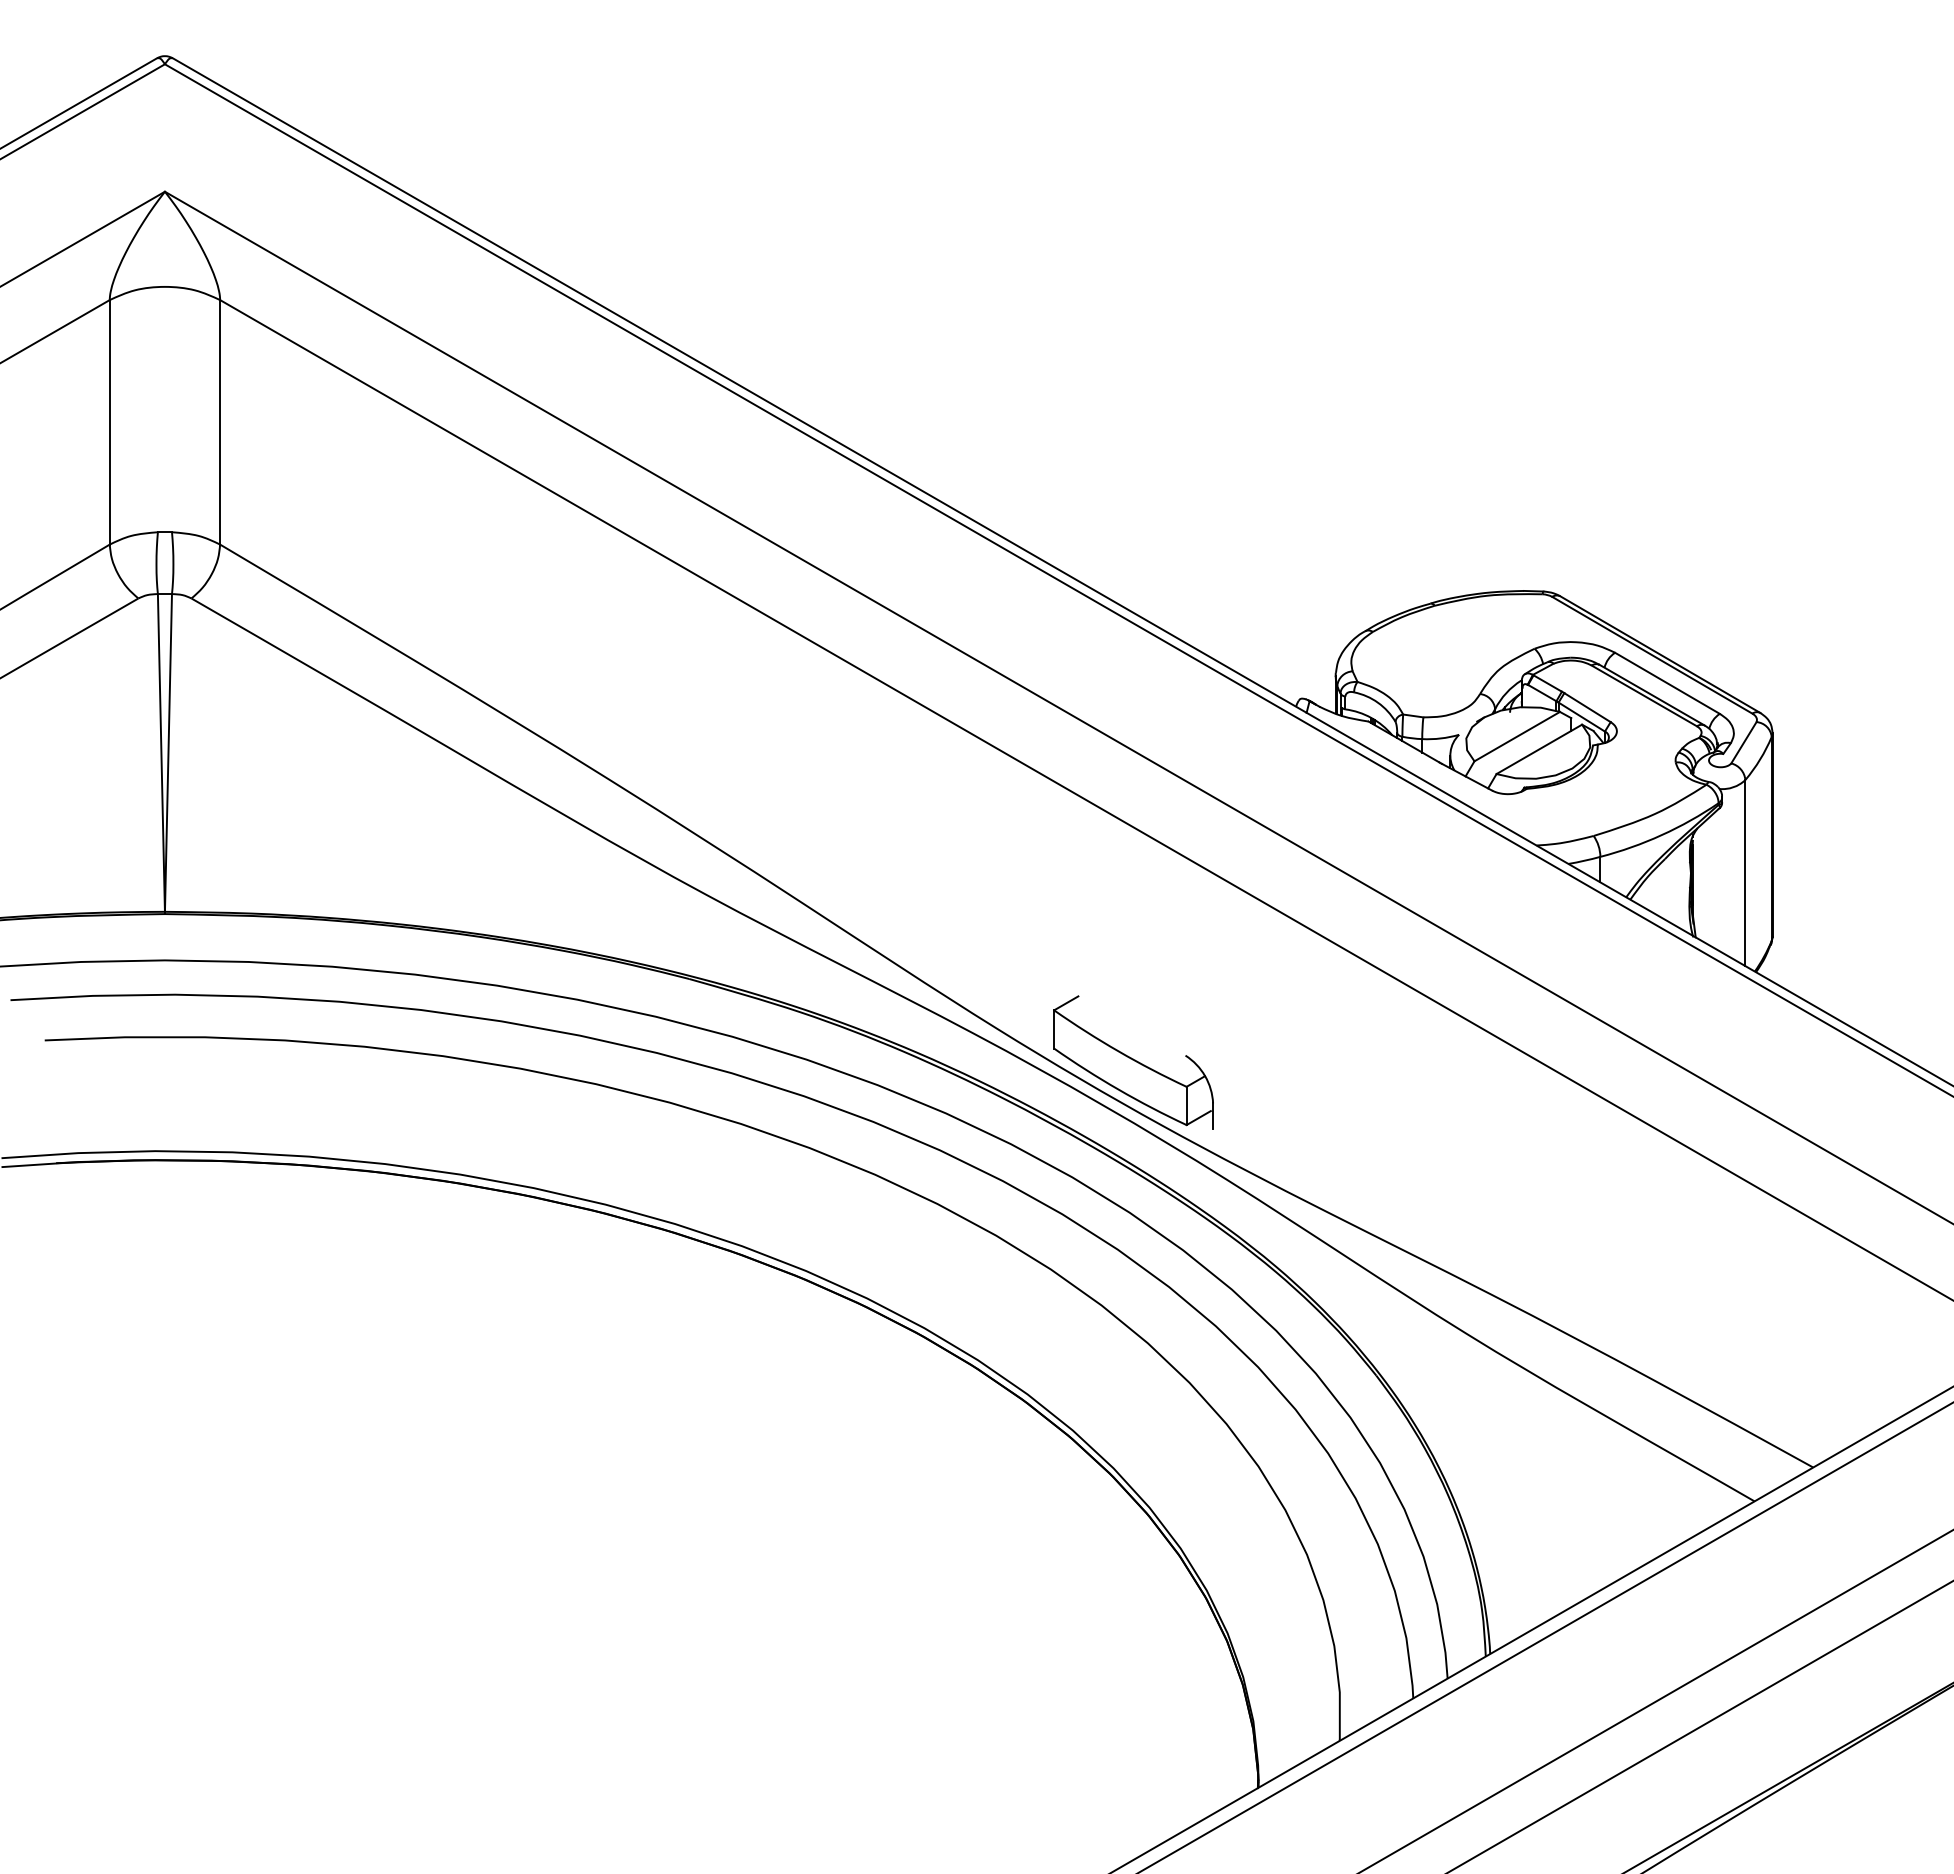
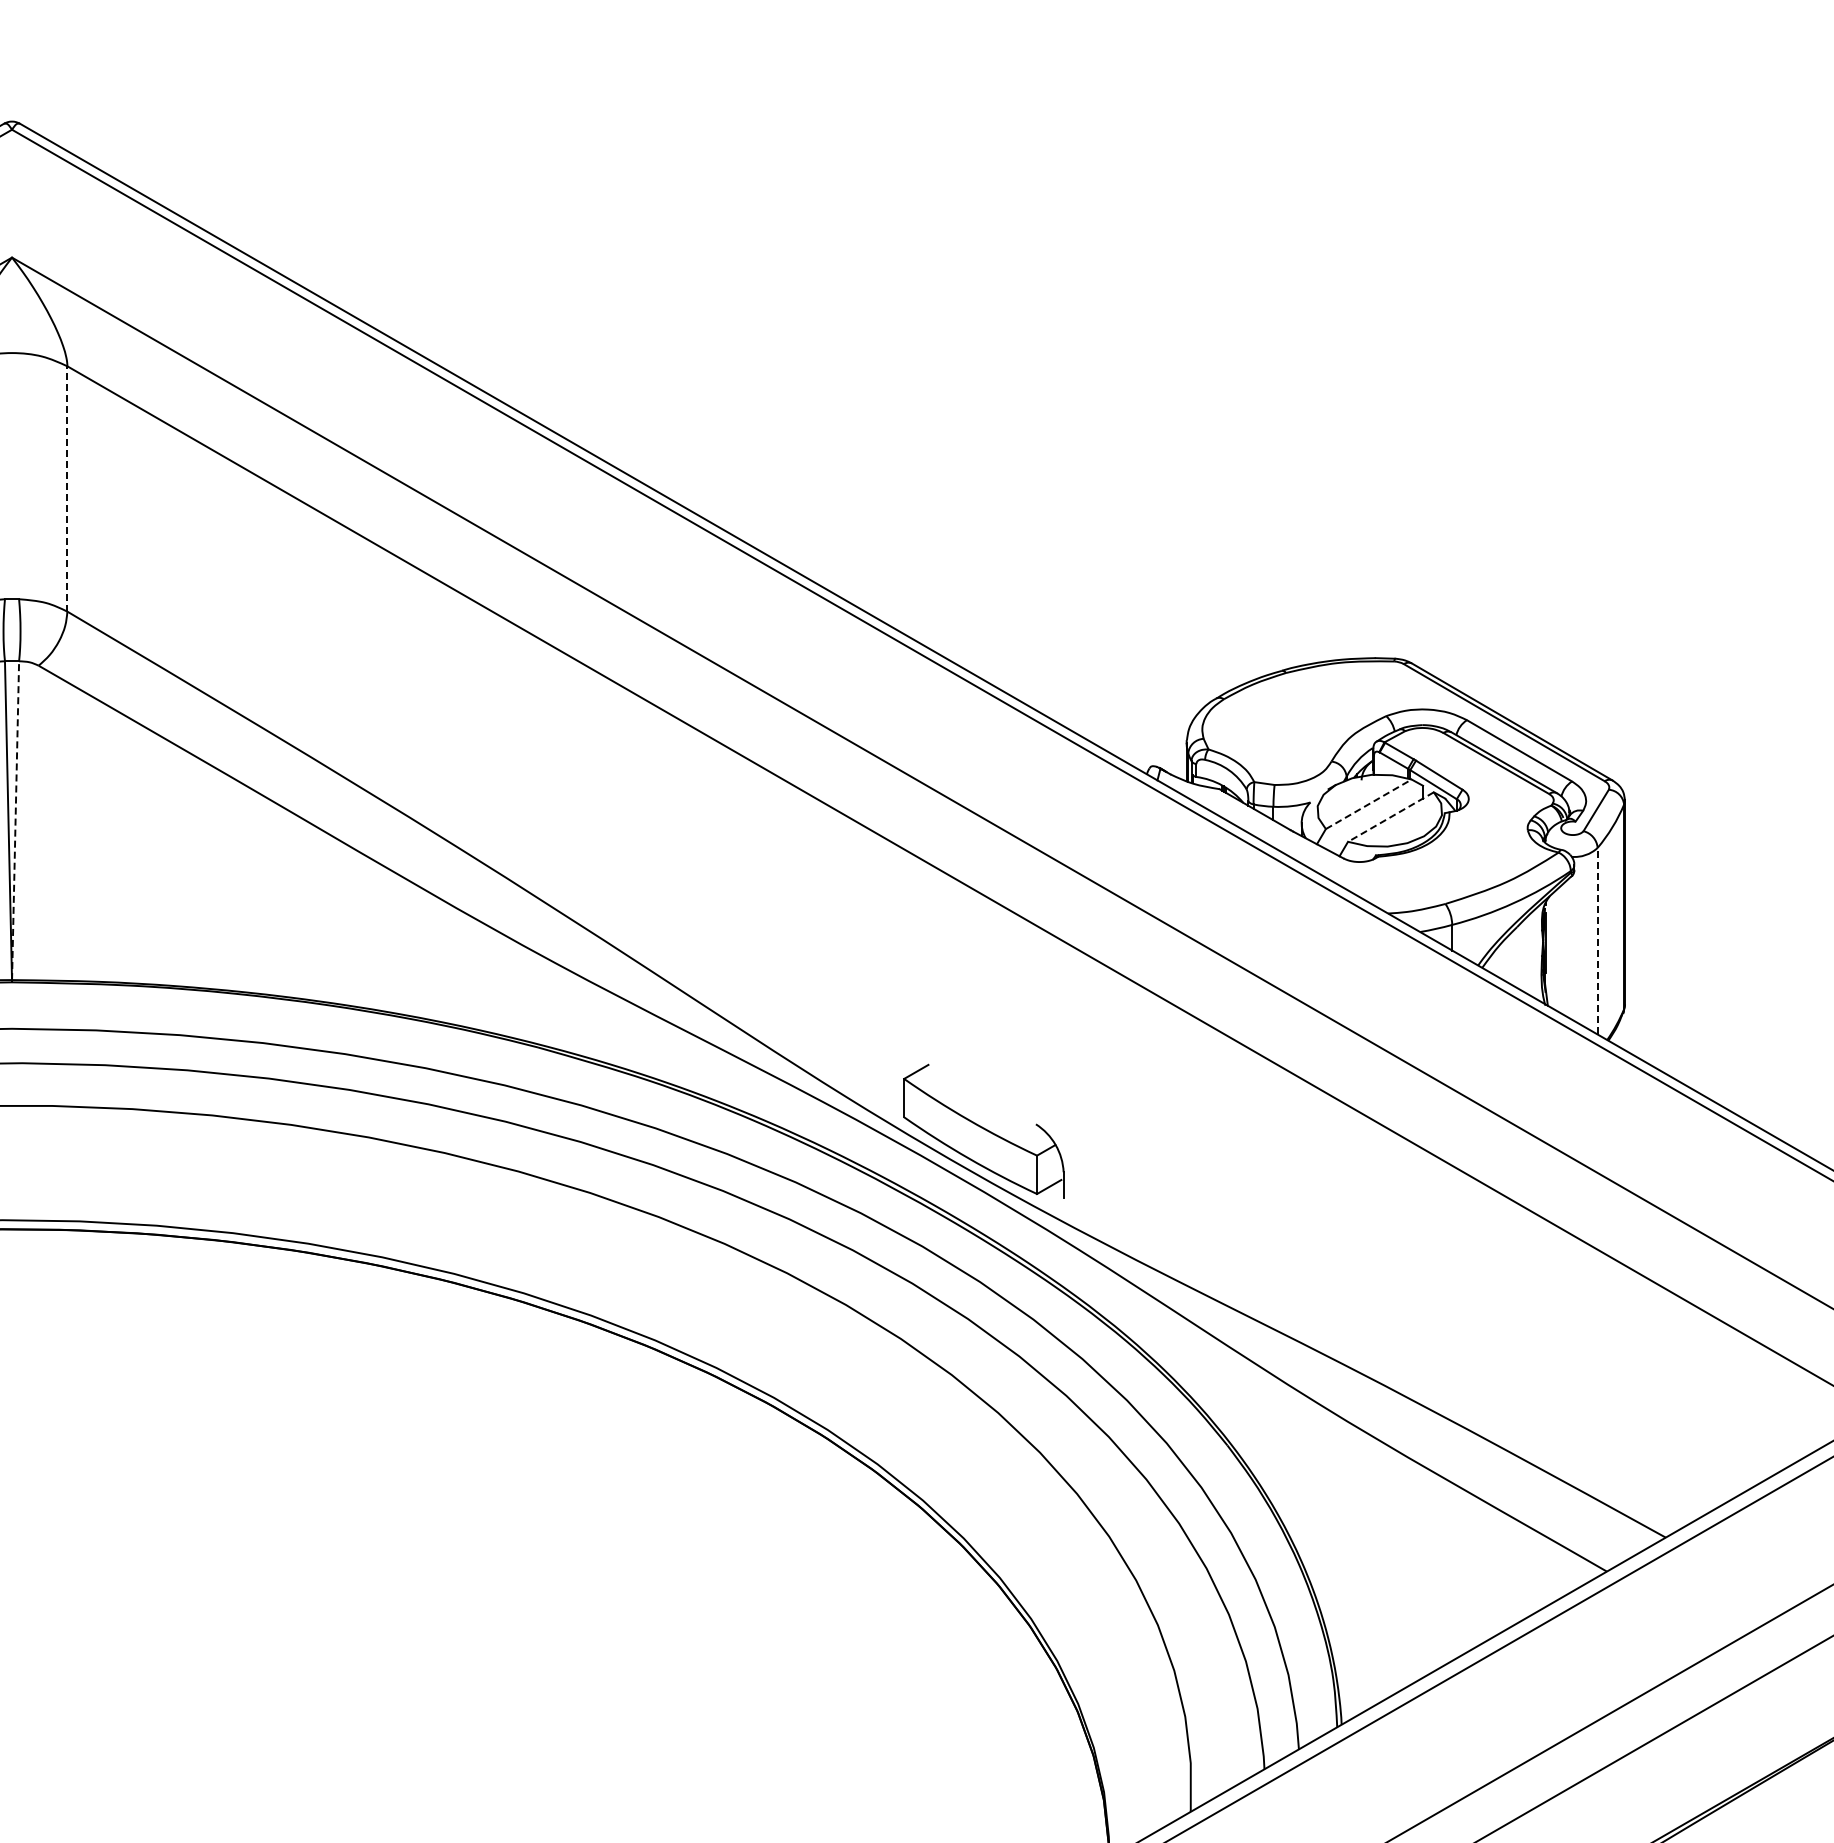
line: (220, 421) -> (67, 488), solid -> dashed
line: (1517, 736) -> (1369, 804), solid -> dashed
line: (1538, 749) -> (1390, 817), solid -> dashed
line: (168, 752) -> (15, 820), solid -> dashed
line: (1745, 872) -> (1597, 940), solid -> dashed

